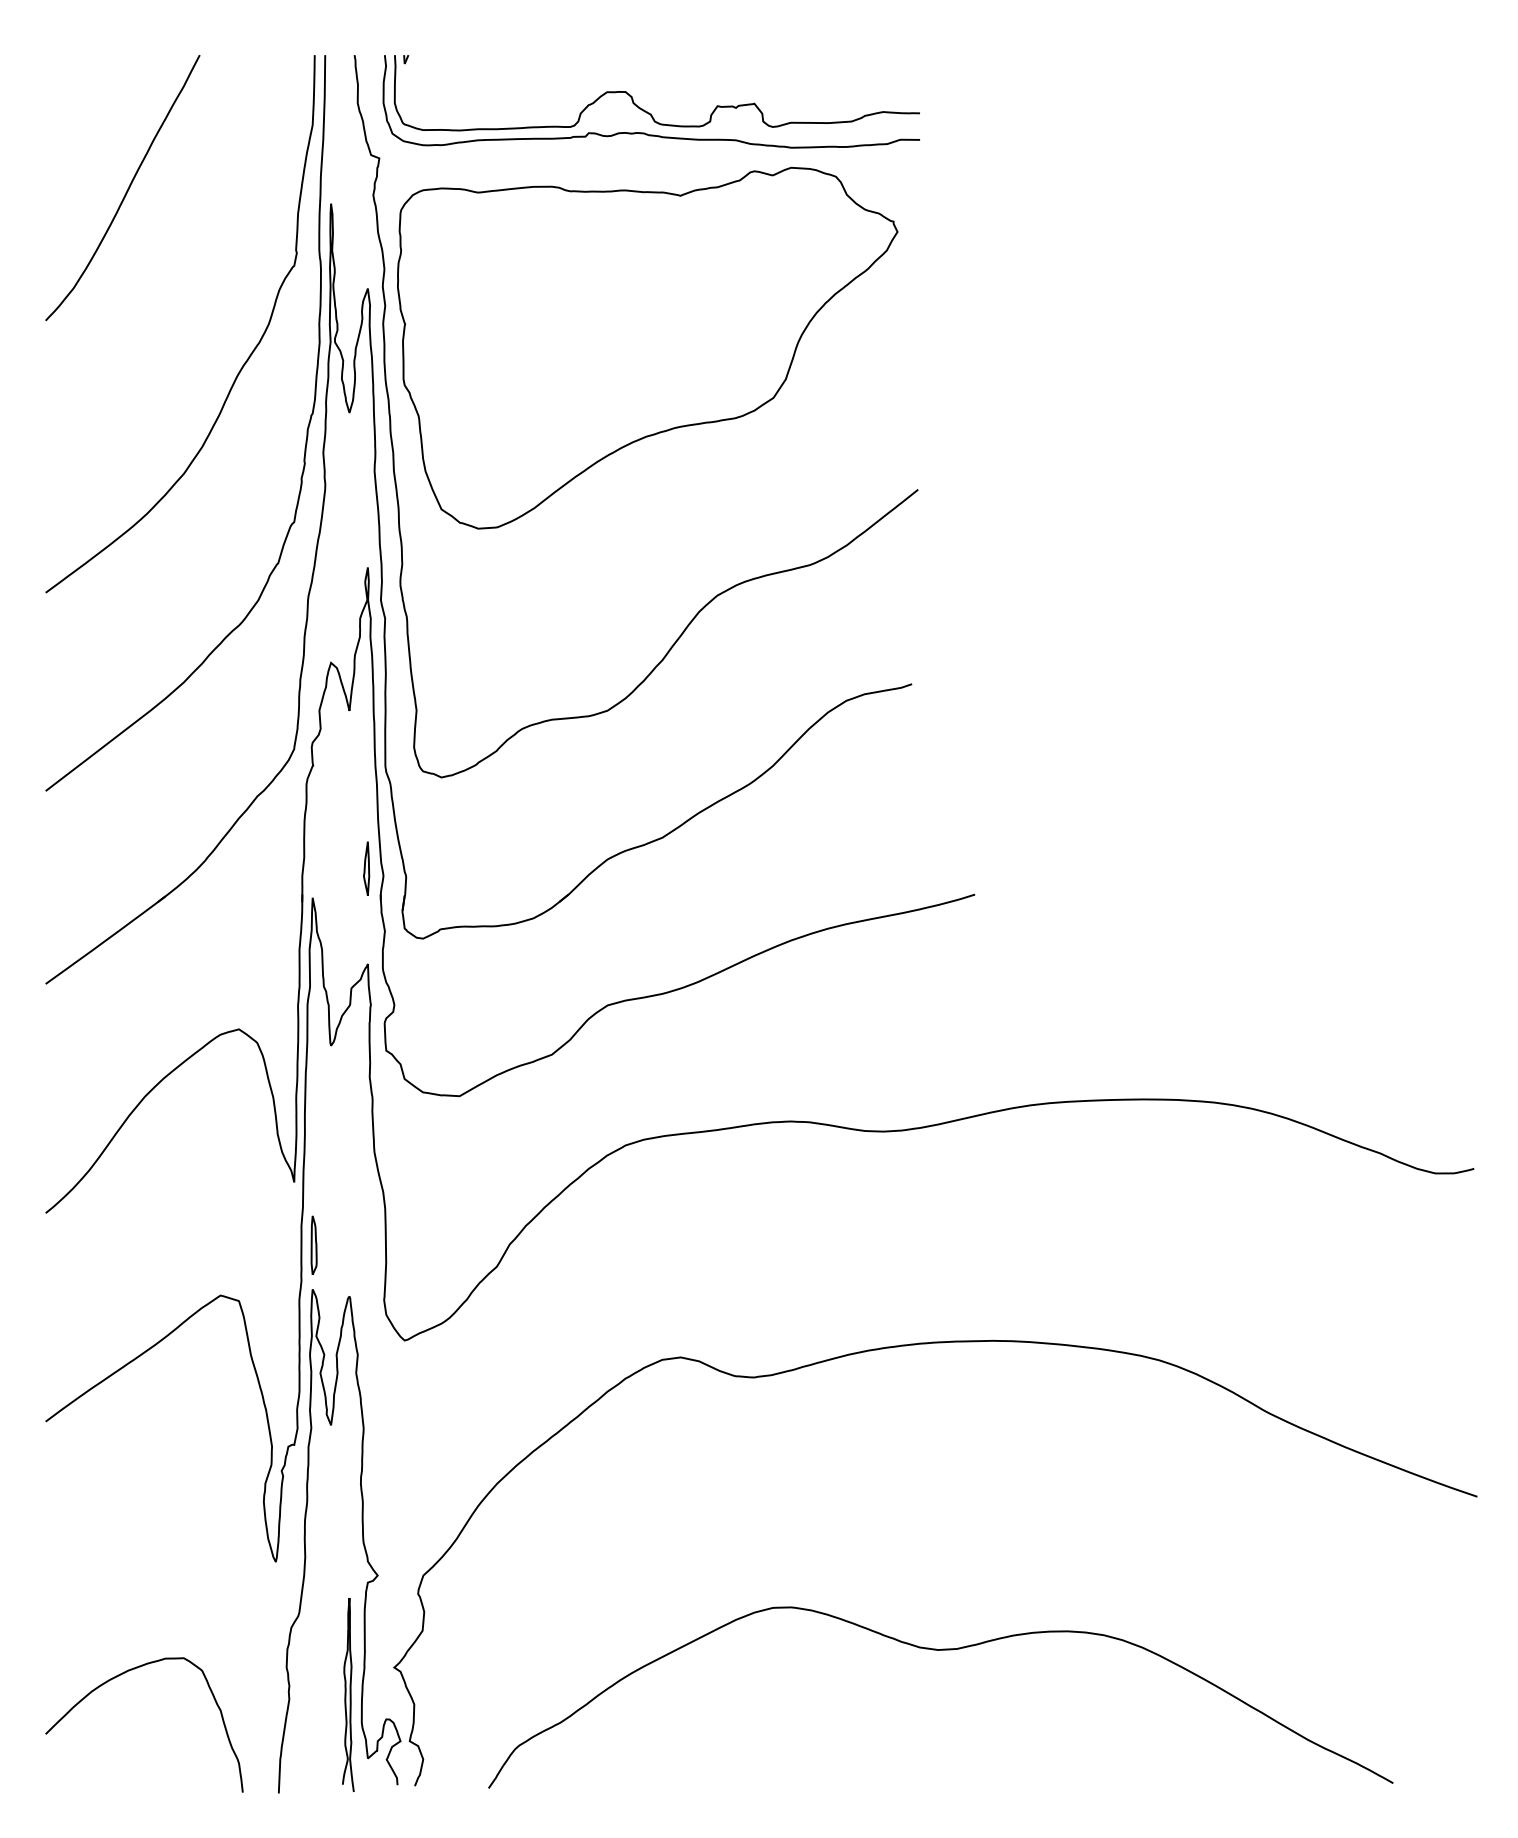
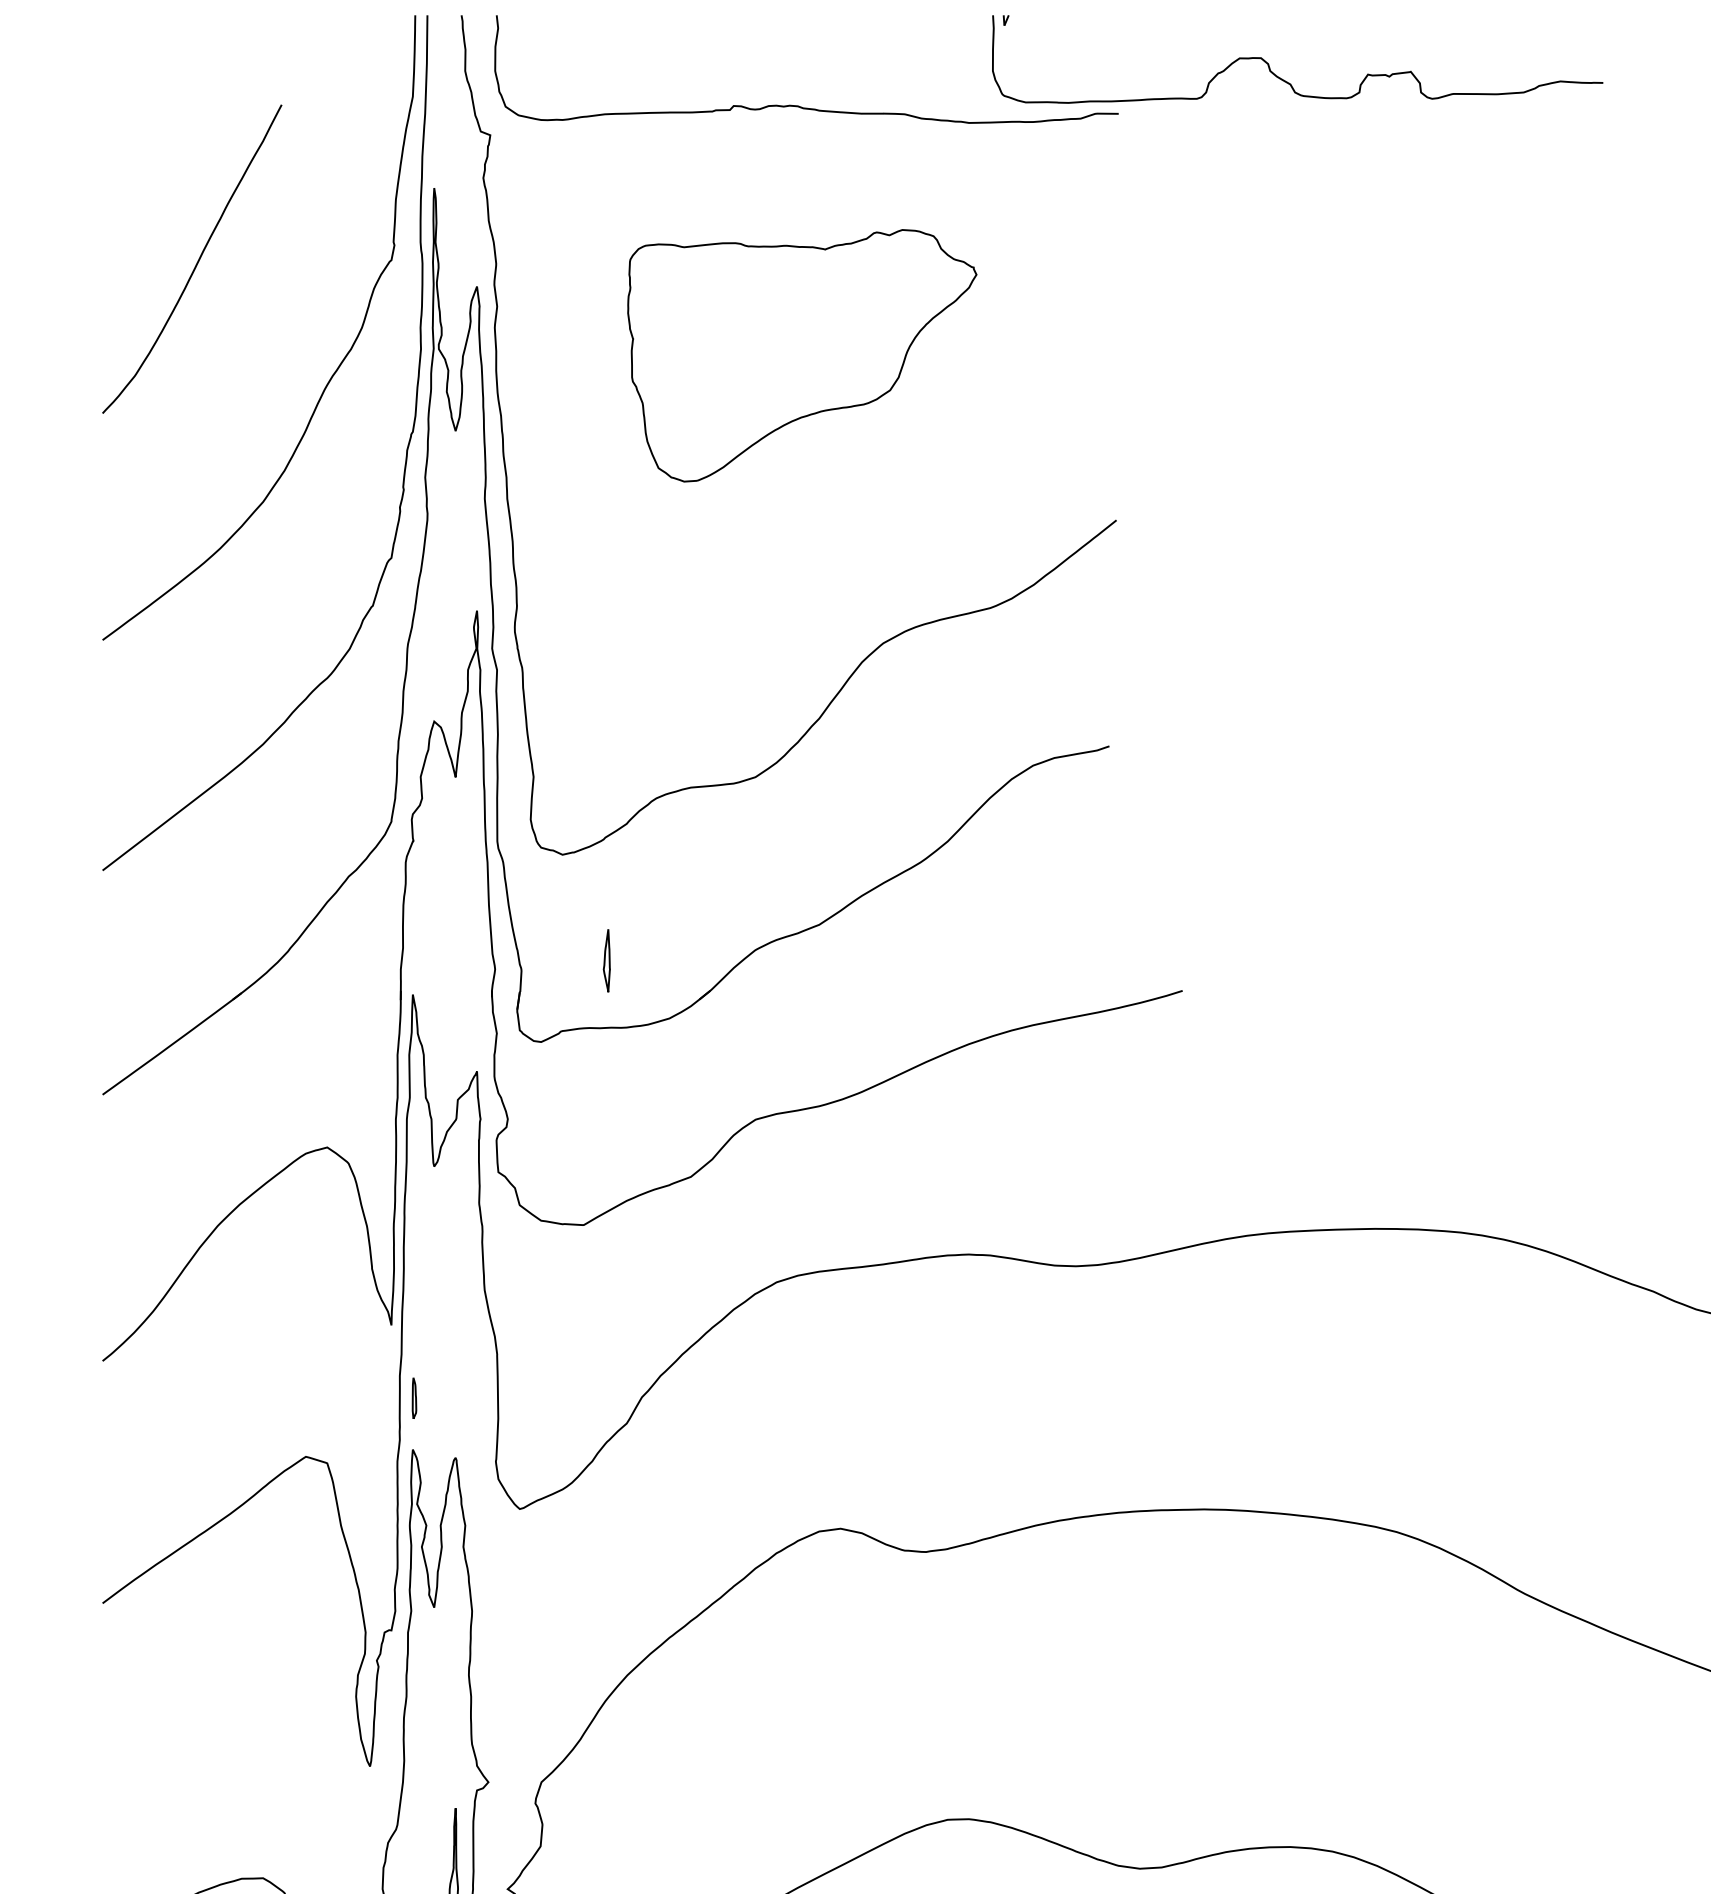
part: (644, 109) -> (1283, 78), moved
curve: (126, 190) -> (196, 262), moved
part: (647, 347) -> (801, 355), size x0.6
part: (366, 868) -> (606, 960), moved
part: (313, 1244) -> (413, 1397), size x0.6

